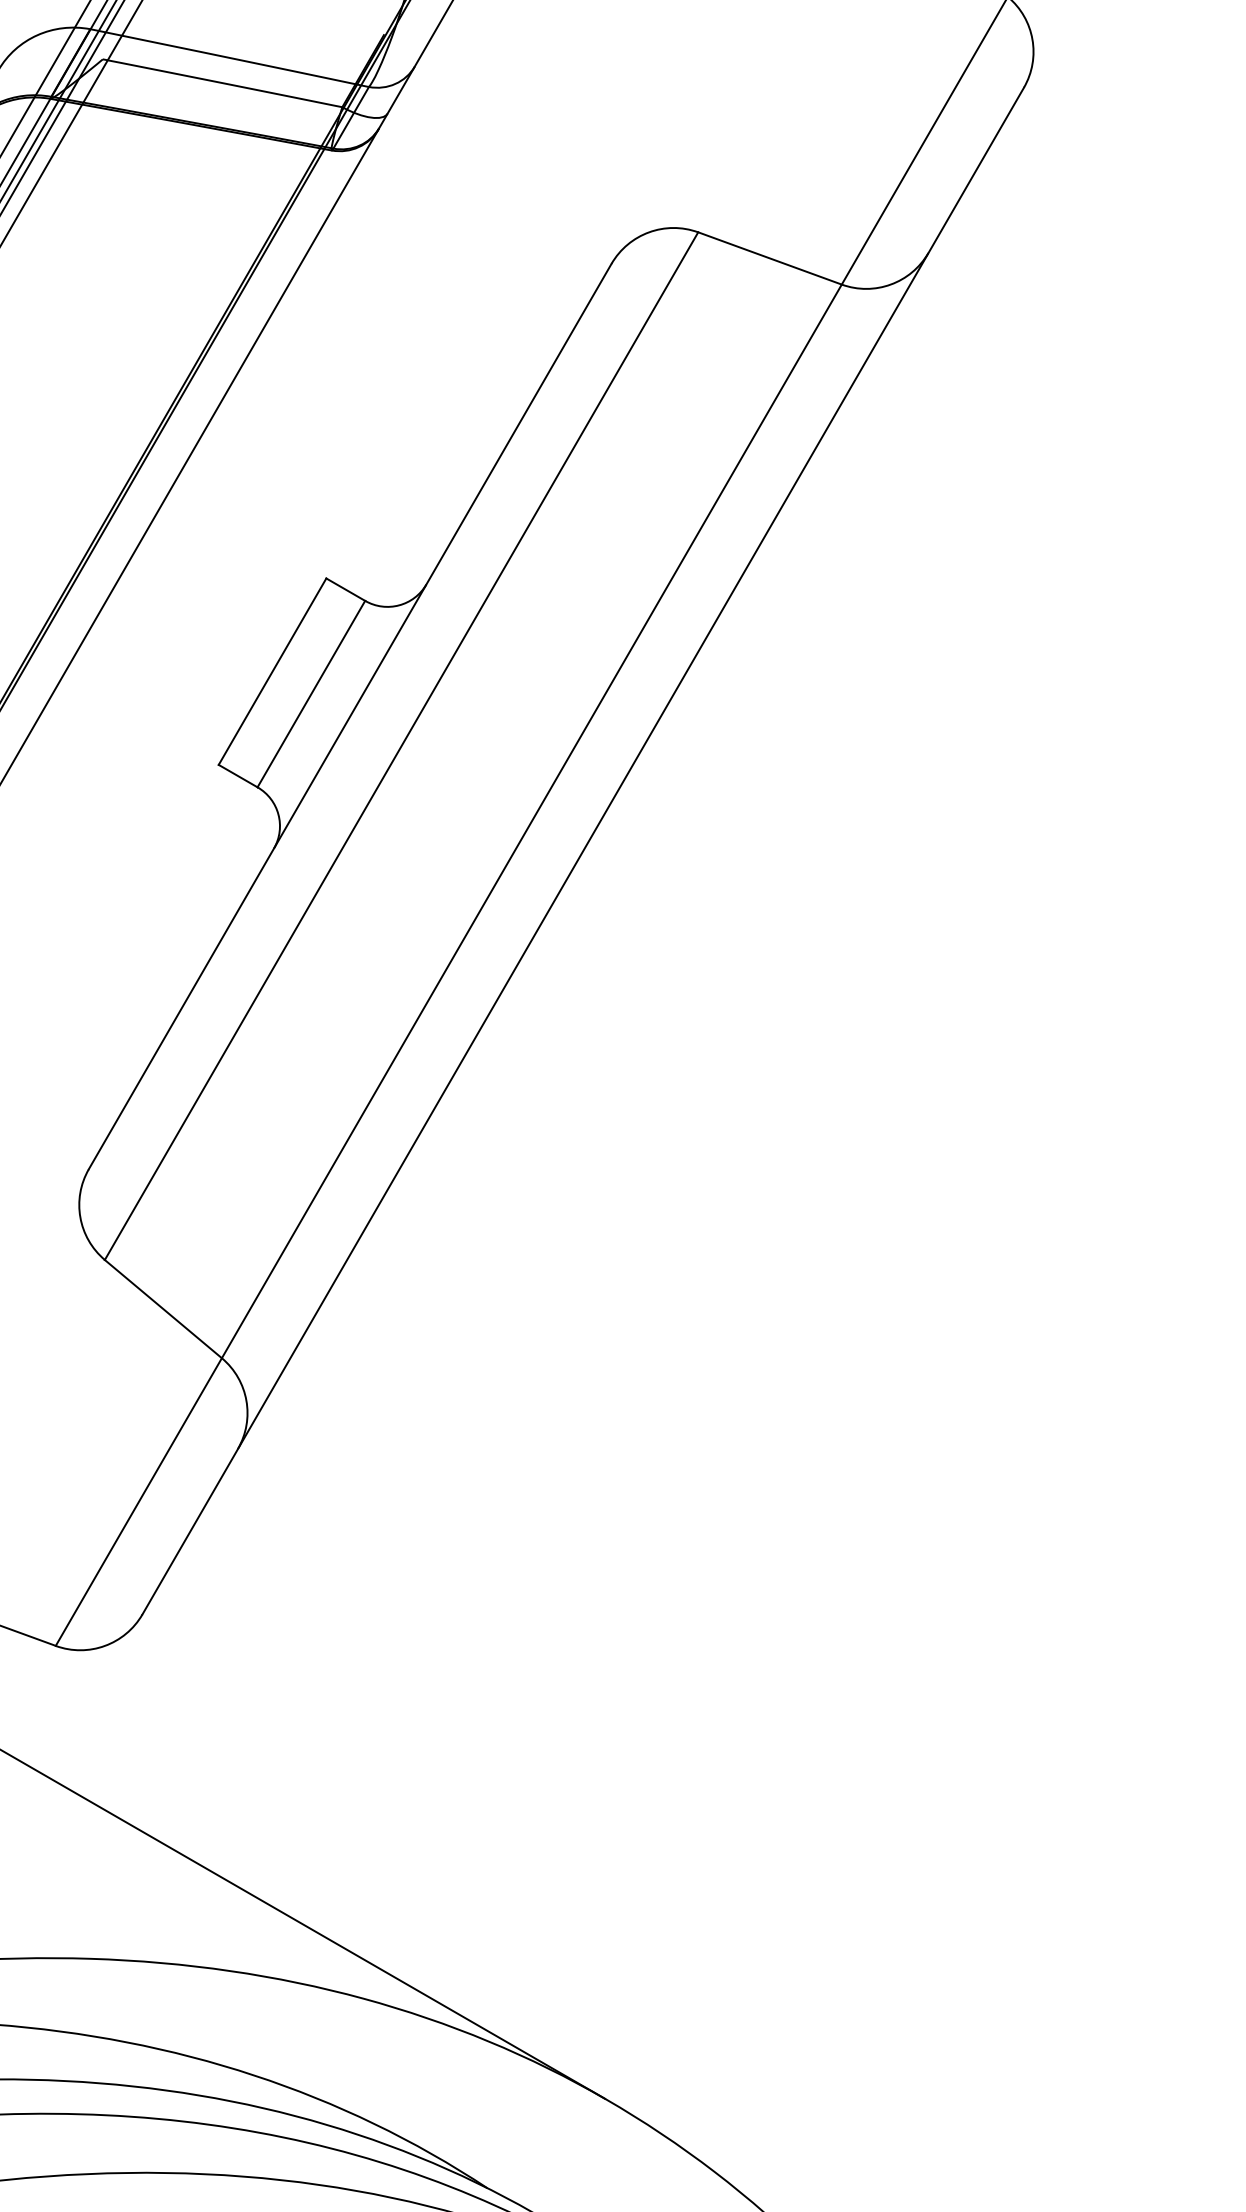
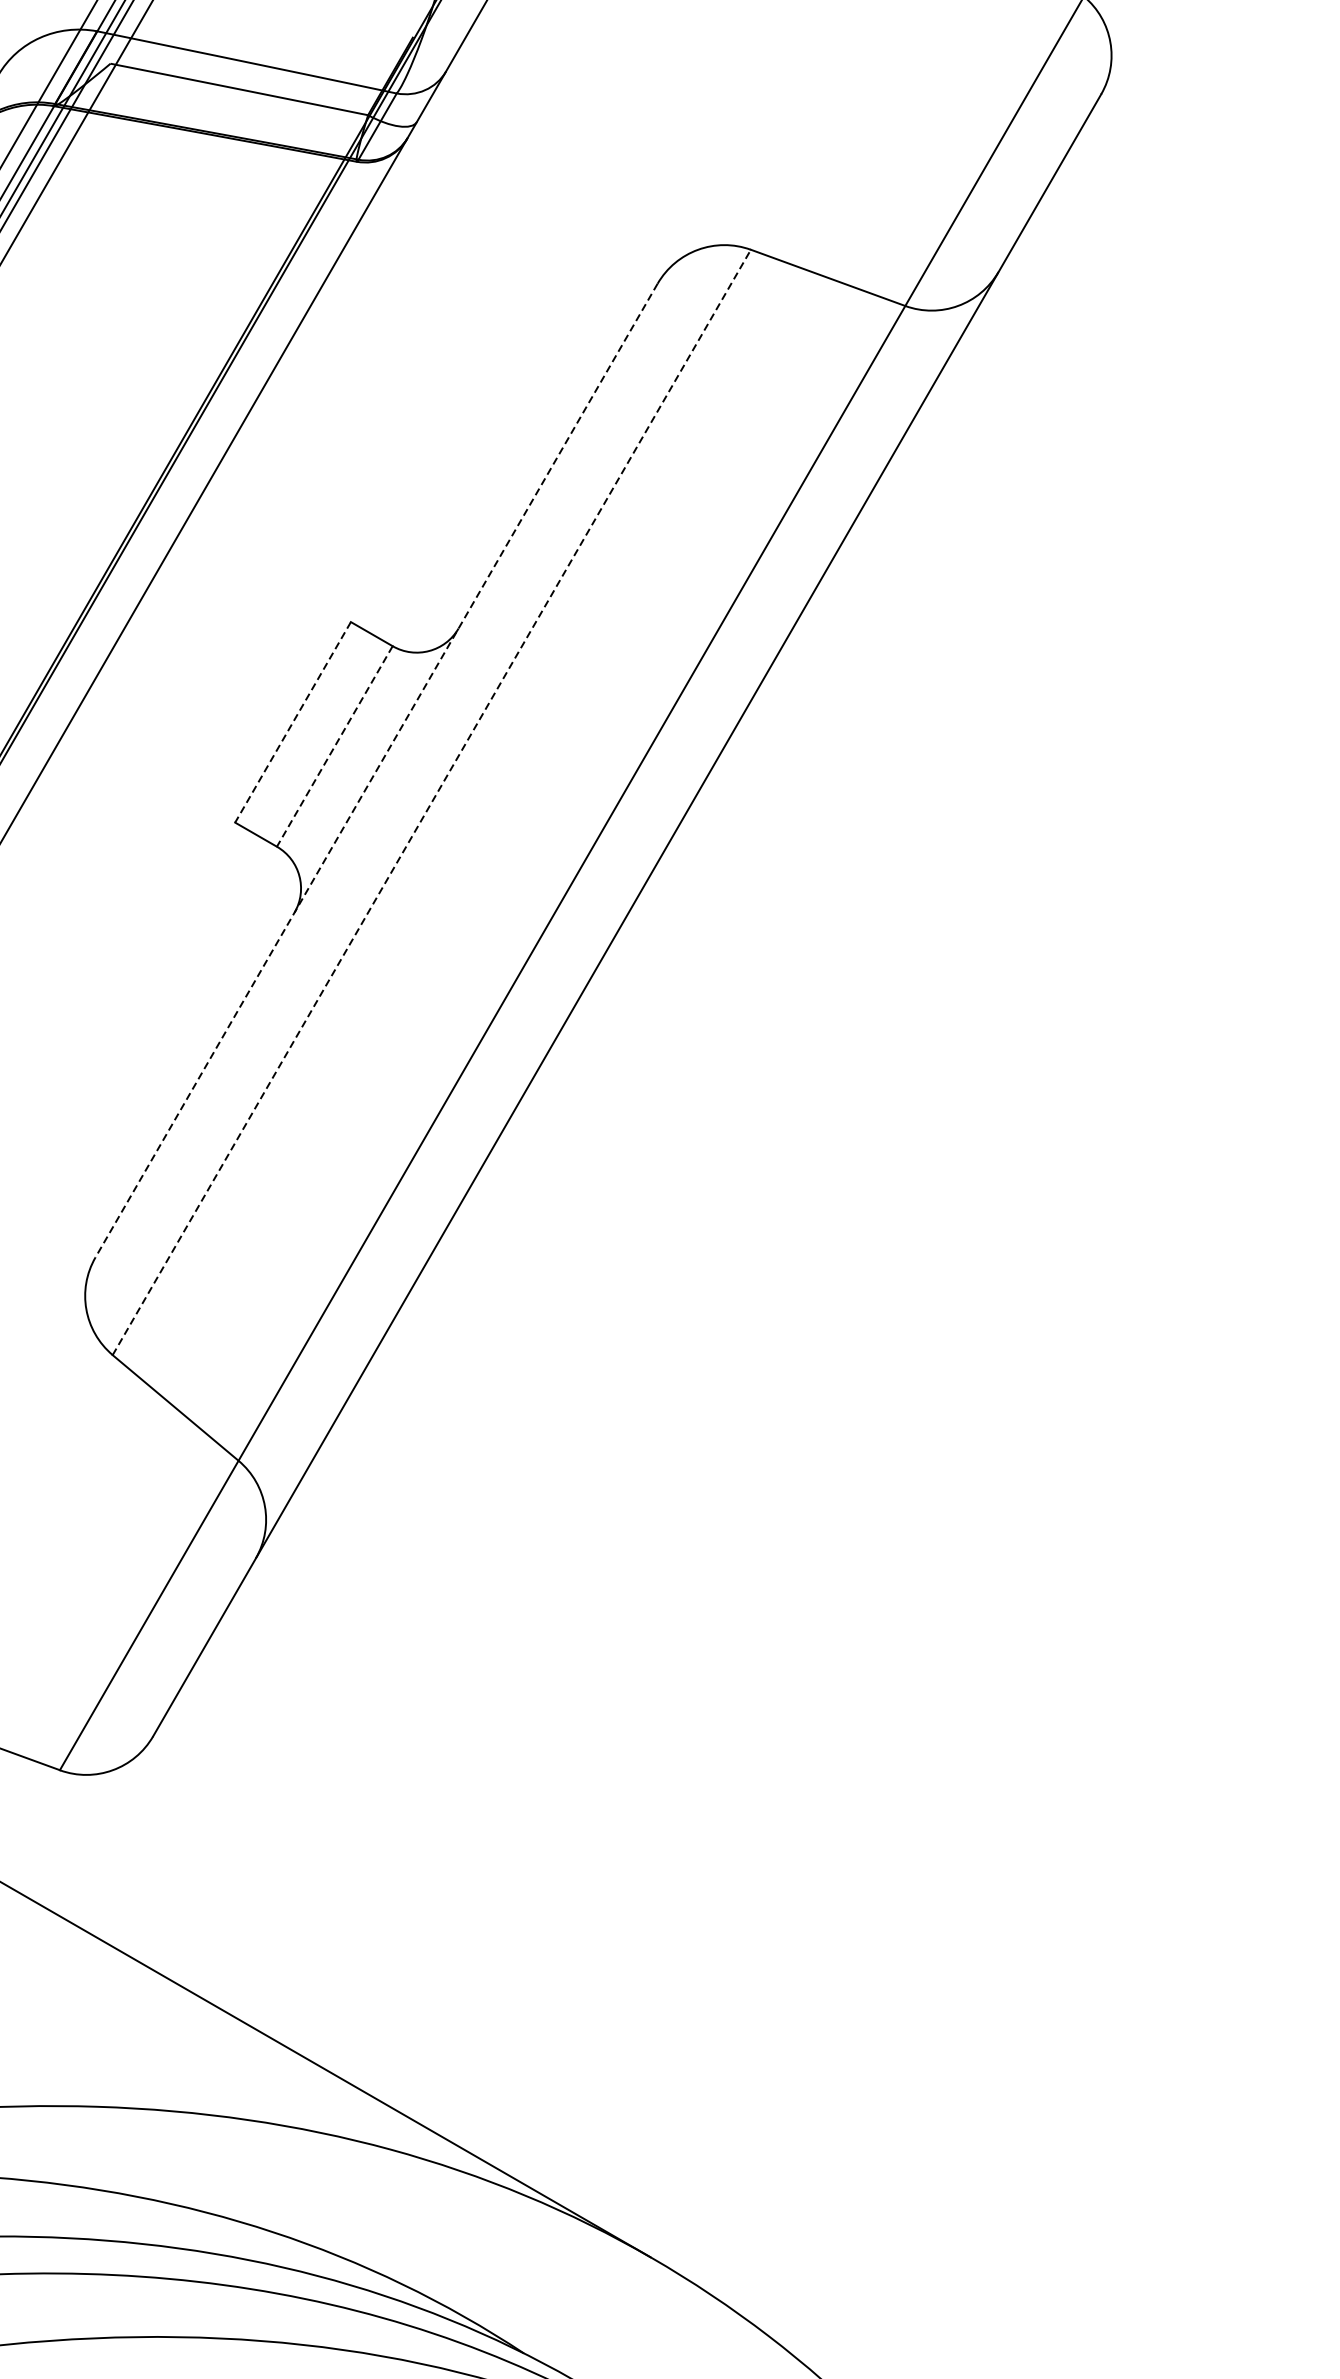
line: (272, 671) -> (293, 722), solid -> dashed
line: (311, 694) -> (334, 746), solid -> dashed
line: (350, 716) -> (376, 770), solid -> dashed
line: (401, 745) -> (431, 801), solid -> dashed

